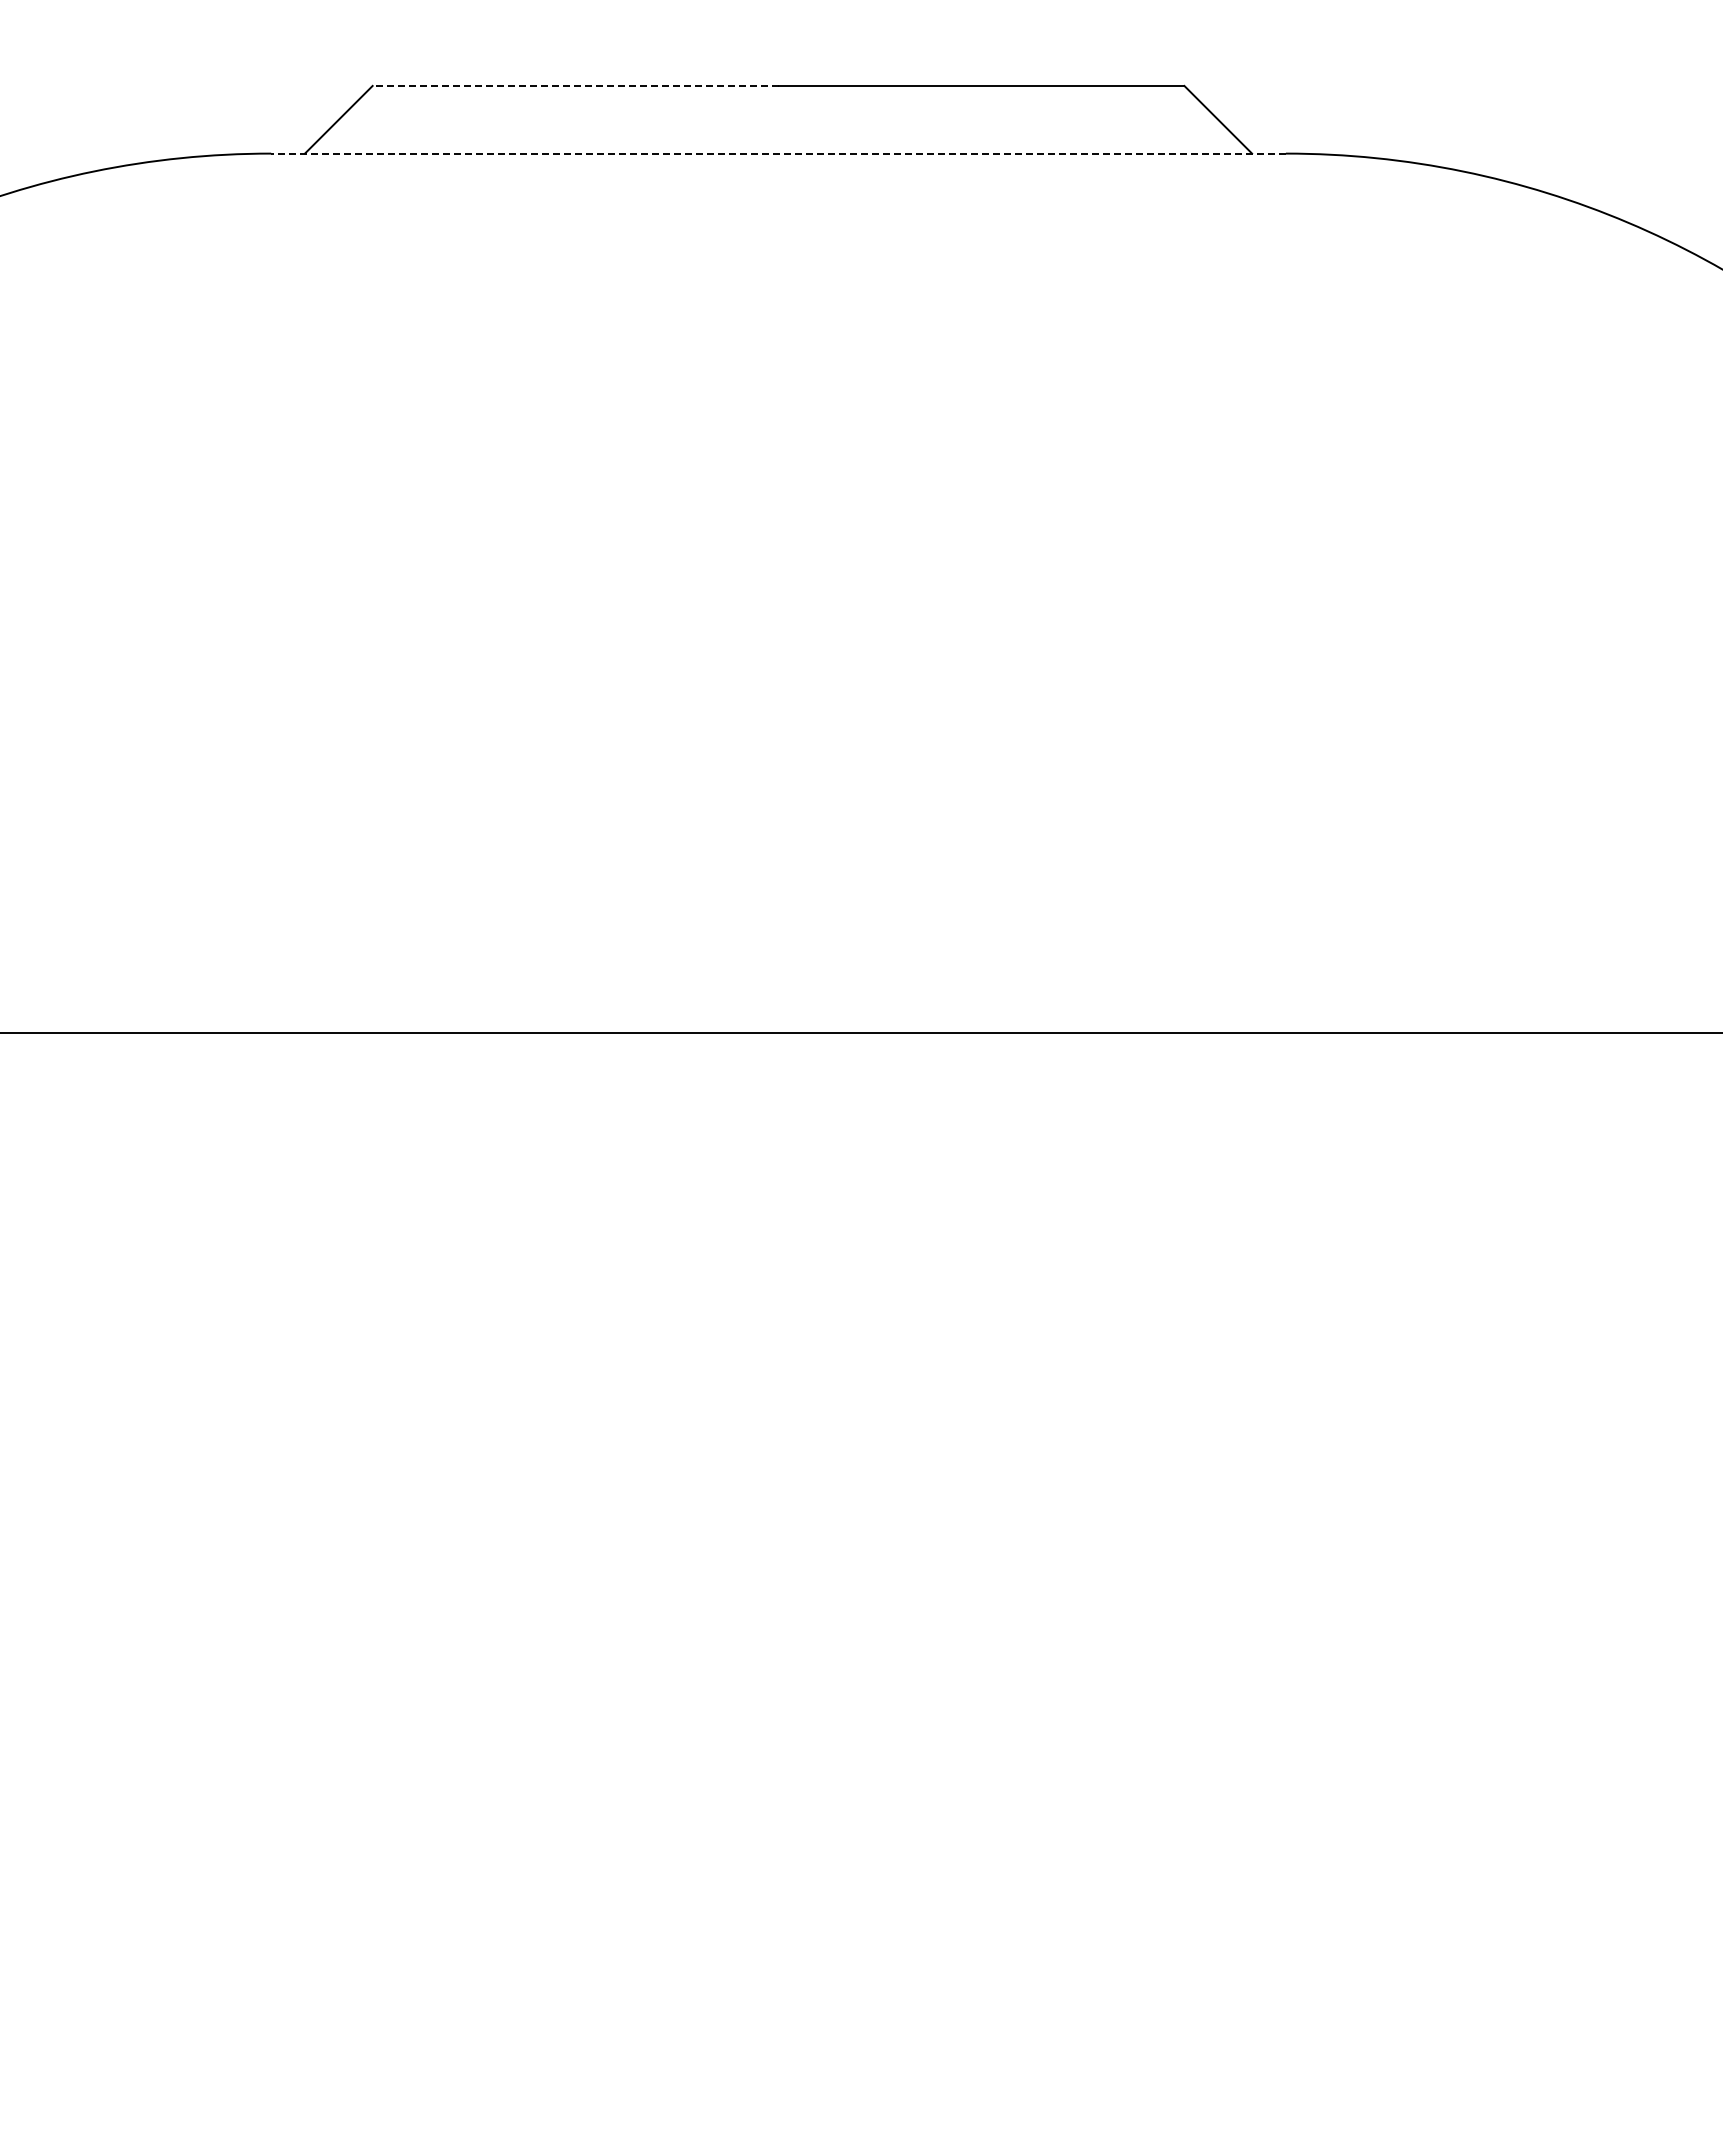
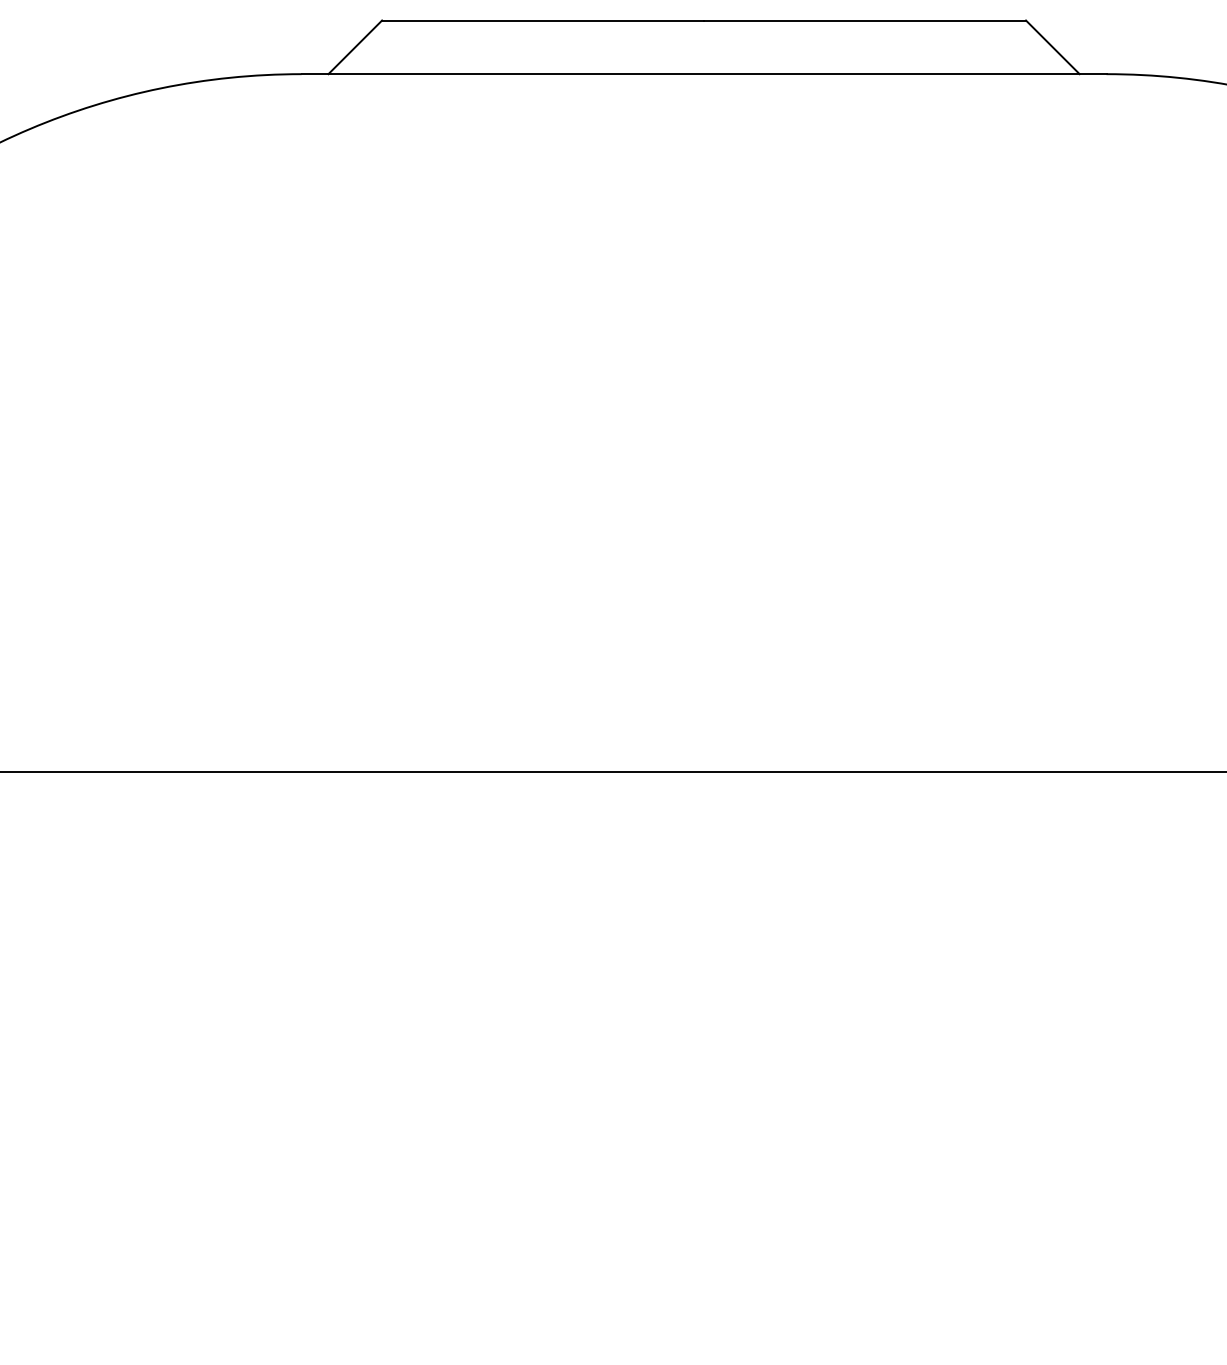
line: (575, 85) -> (543, 20), dashed -> solid
line: (778, 153) -> (704, 74), dashed -> solid

